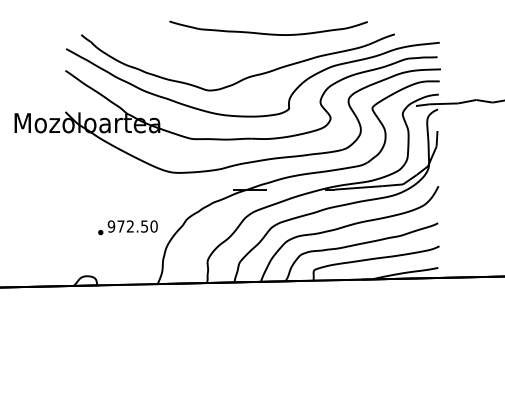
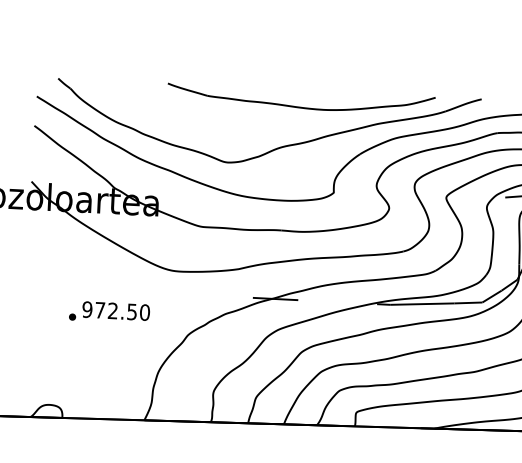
part: (268, 27) -> (301, 98), moved
text: (127, 227) -> (108, 312), moved

